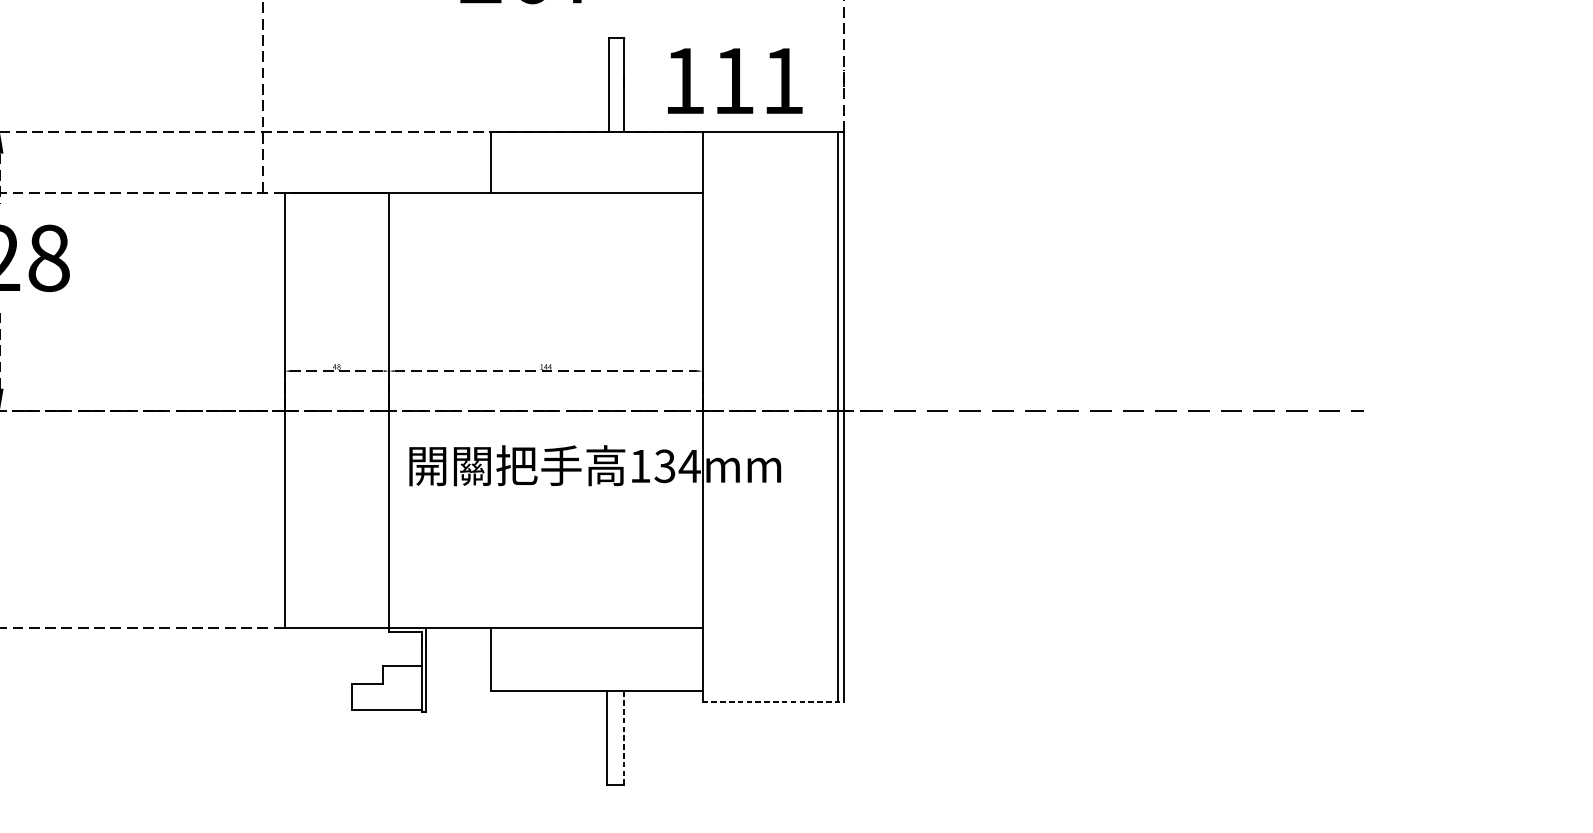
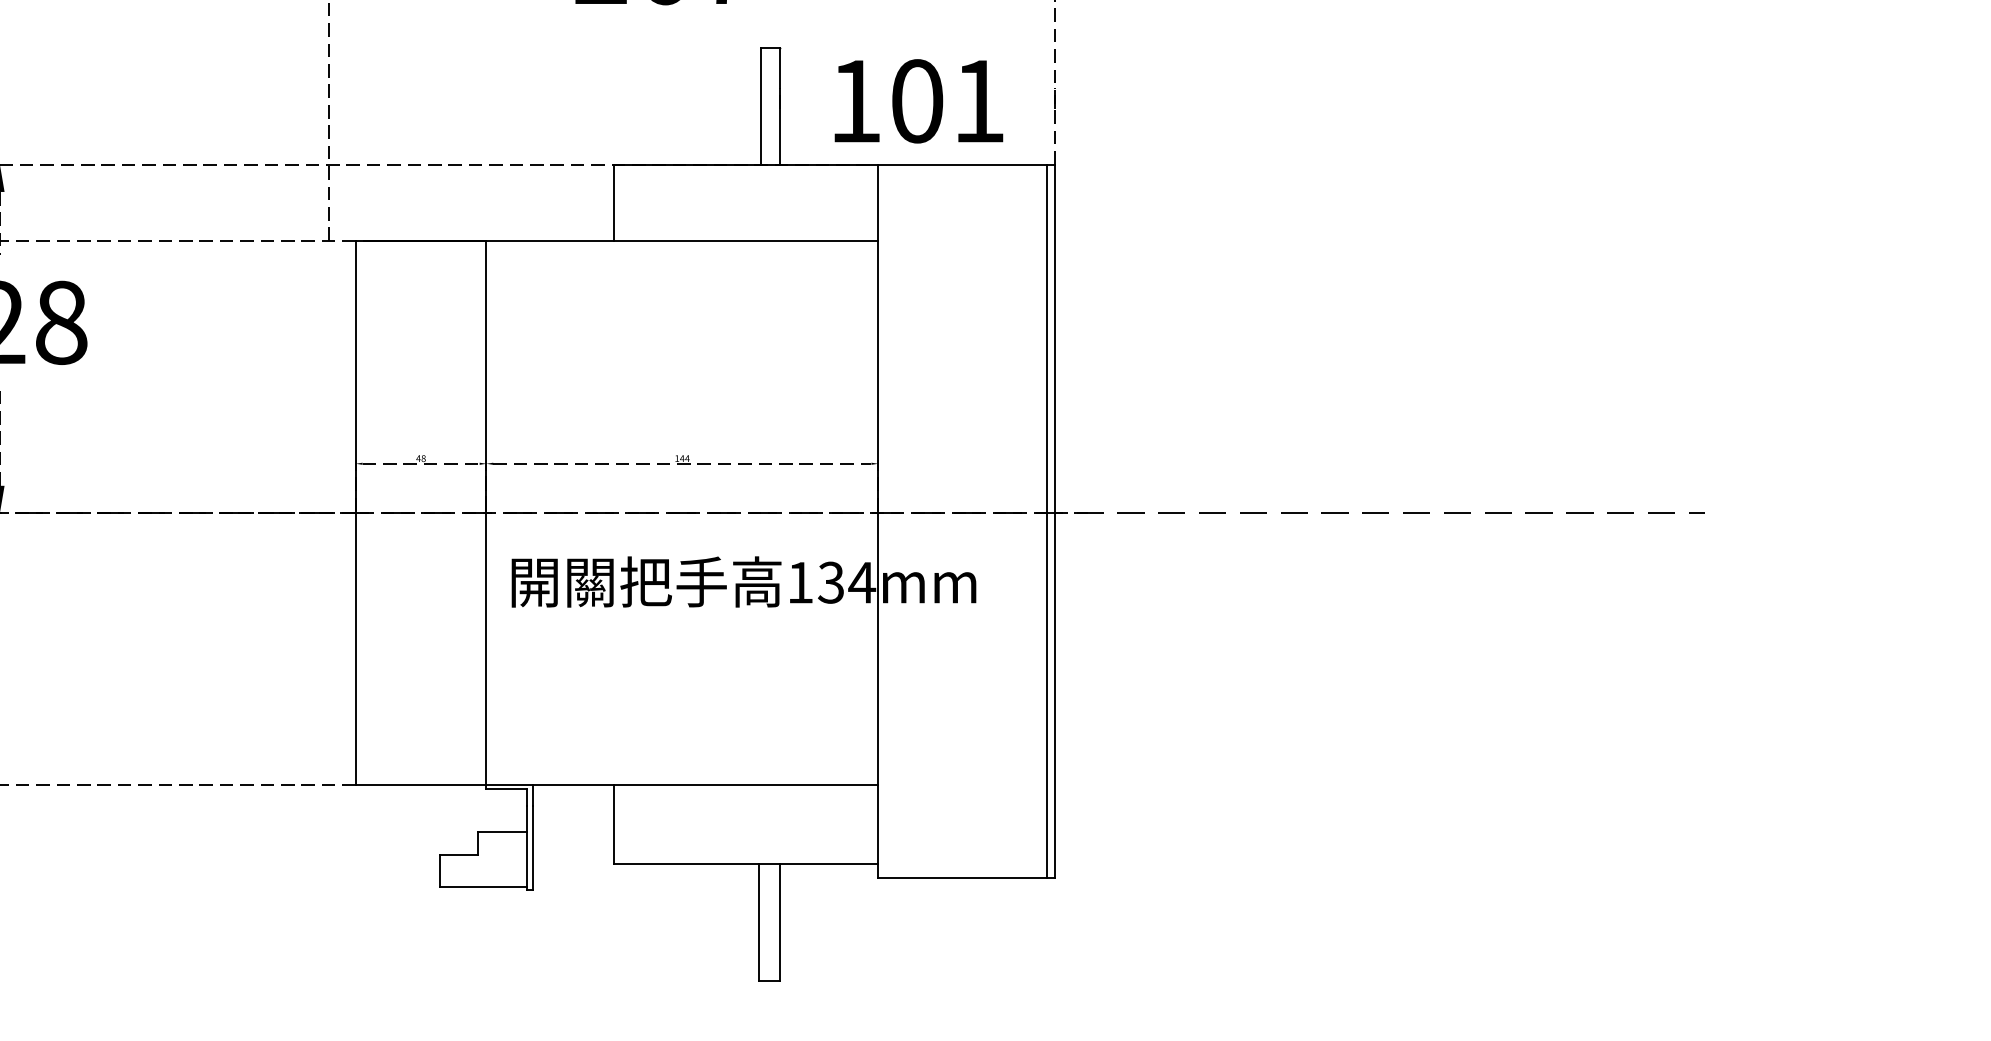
text: (734, 81) -> (917, 101), 111 -> 101
line: (774, 702) -> (967, 877), dashed -> solid
line: (624, 738) -> (780, 923), dashed -> solid

